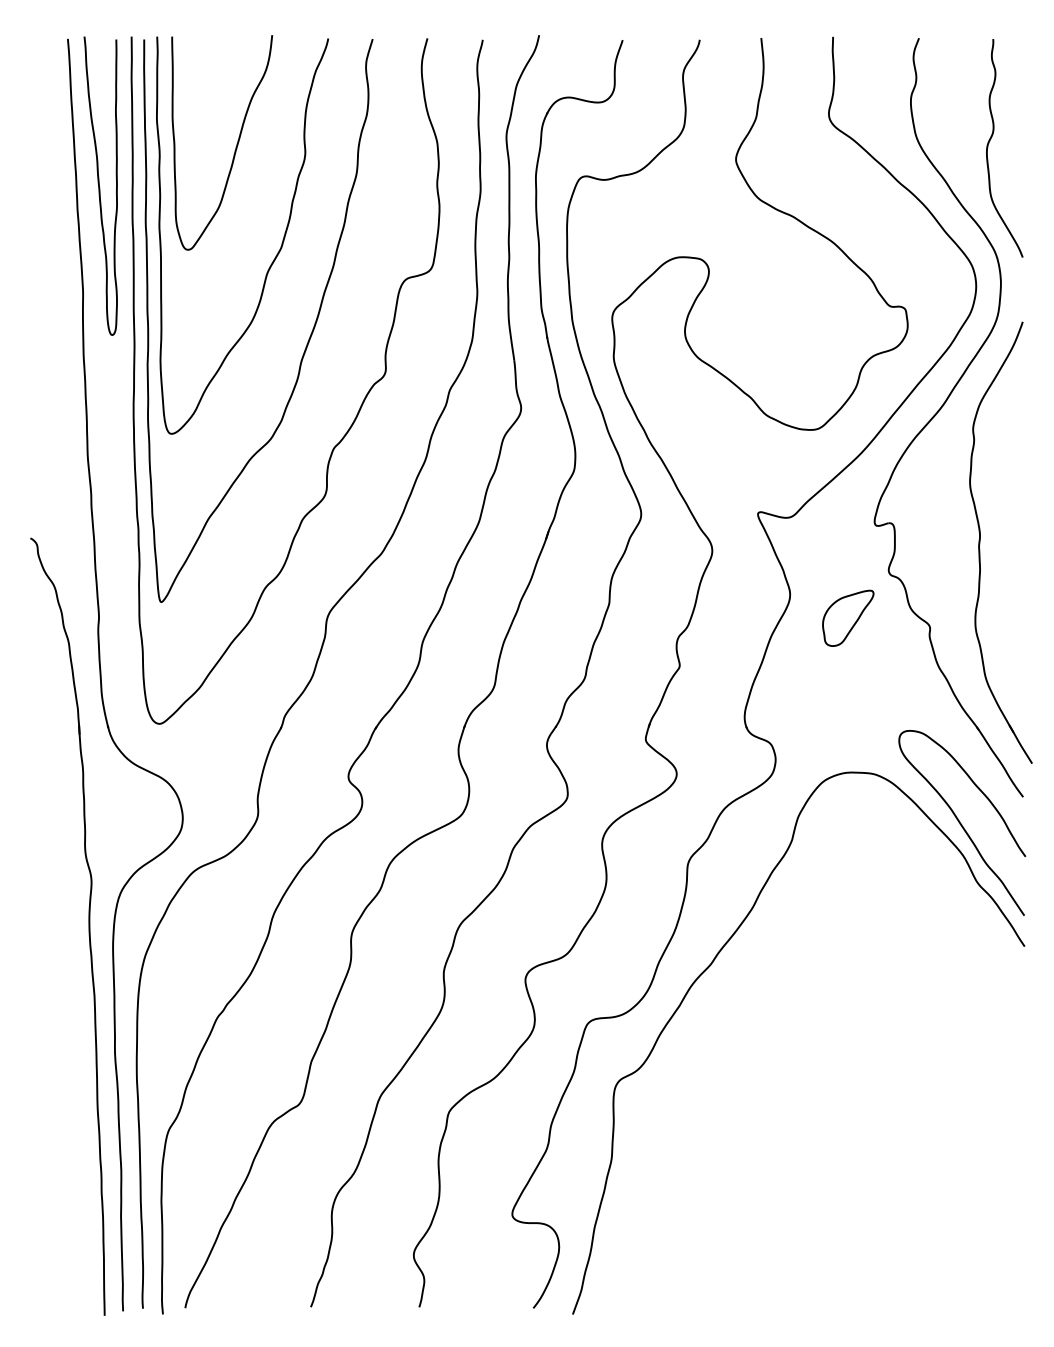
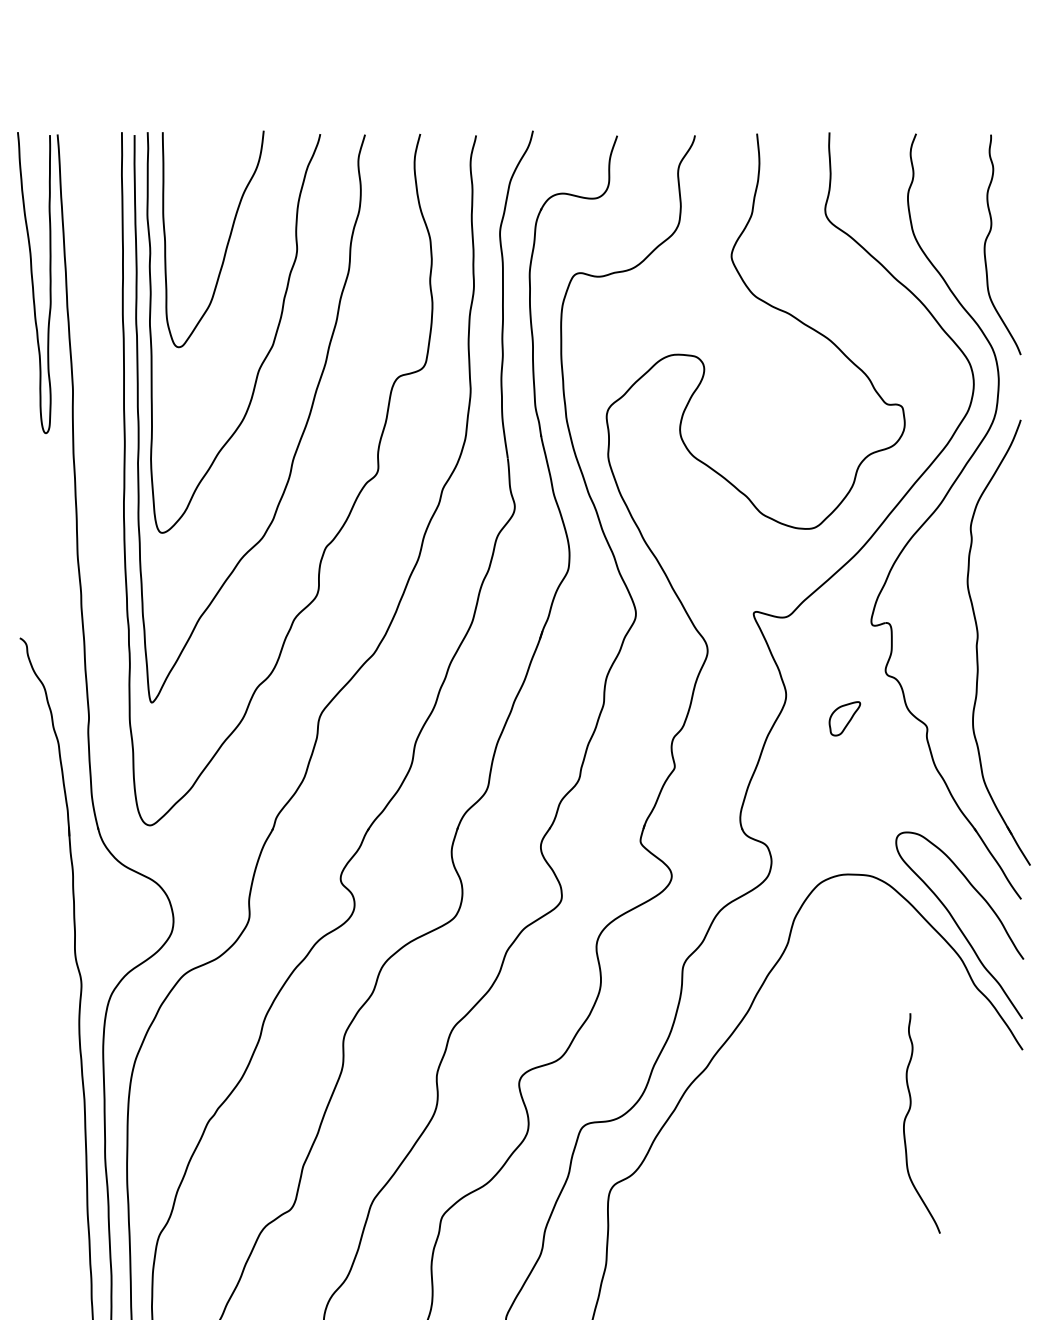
curve: (99, 185) -> (33, 282), moved
part: (848, 617) -> (845, 718), size x0.6
curve: (910, 1012) -> (907, 1116), added

